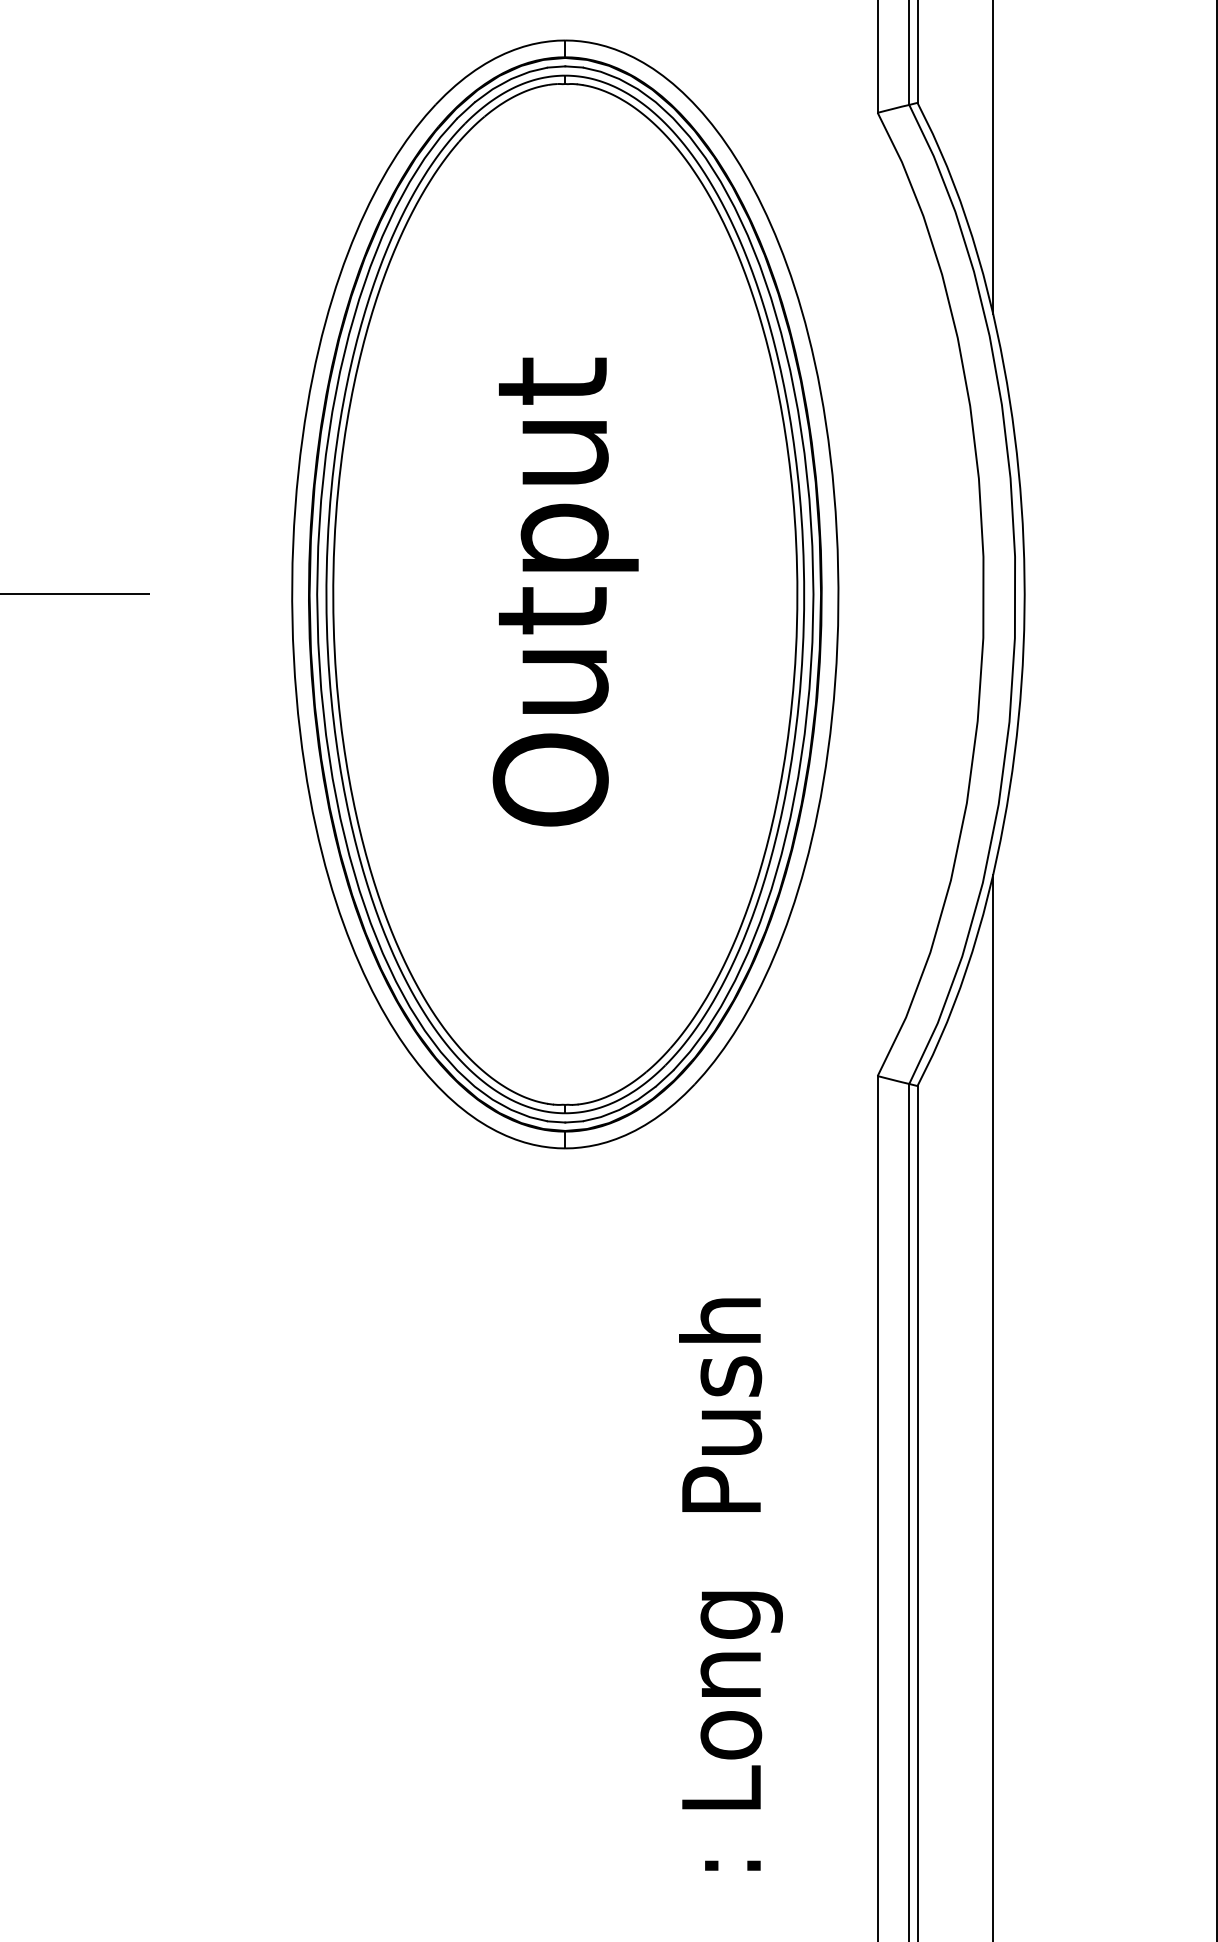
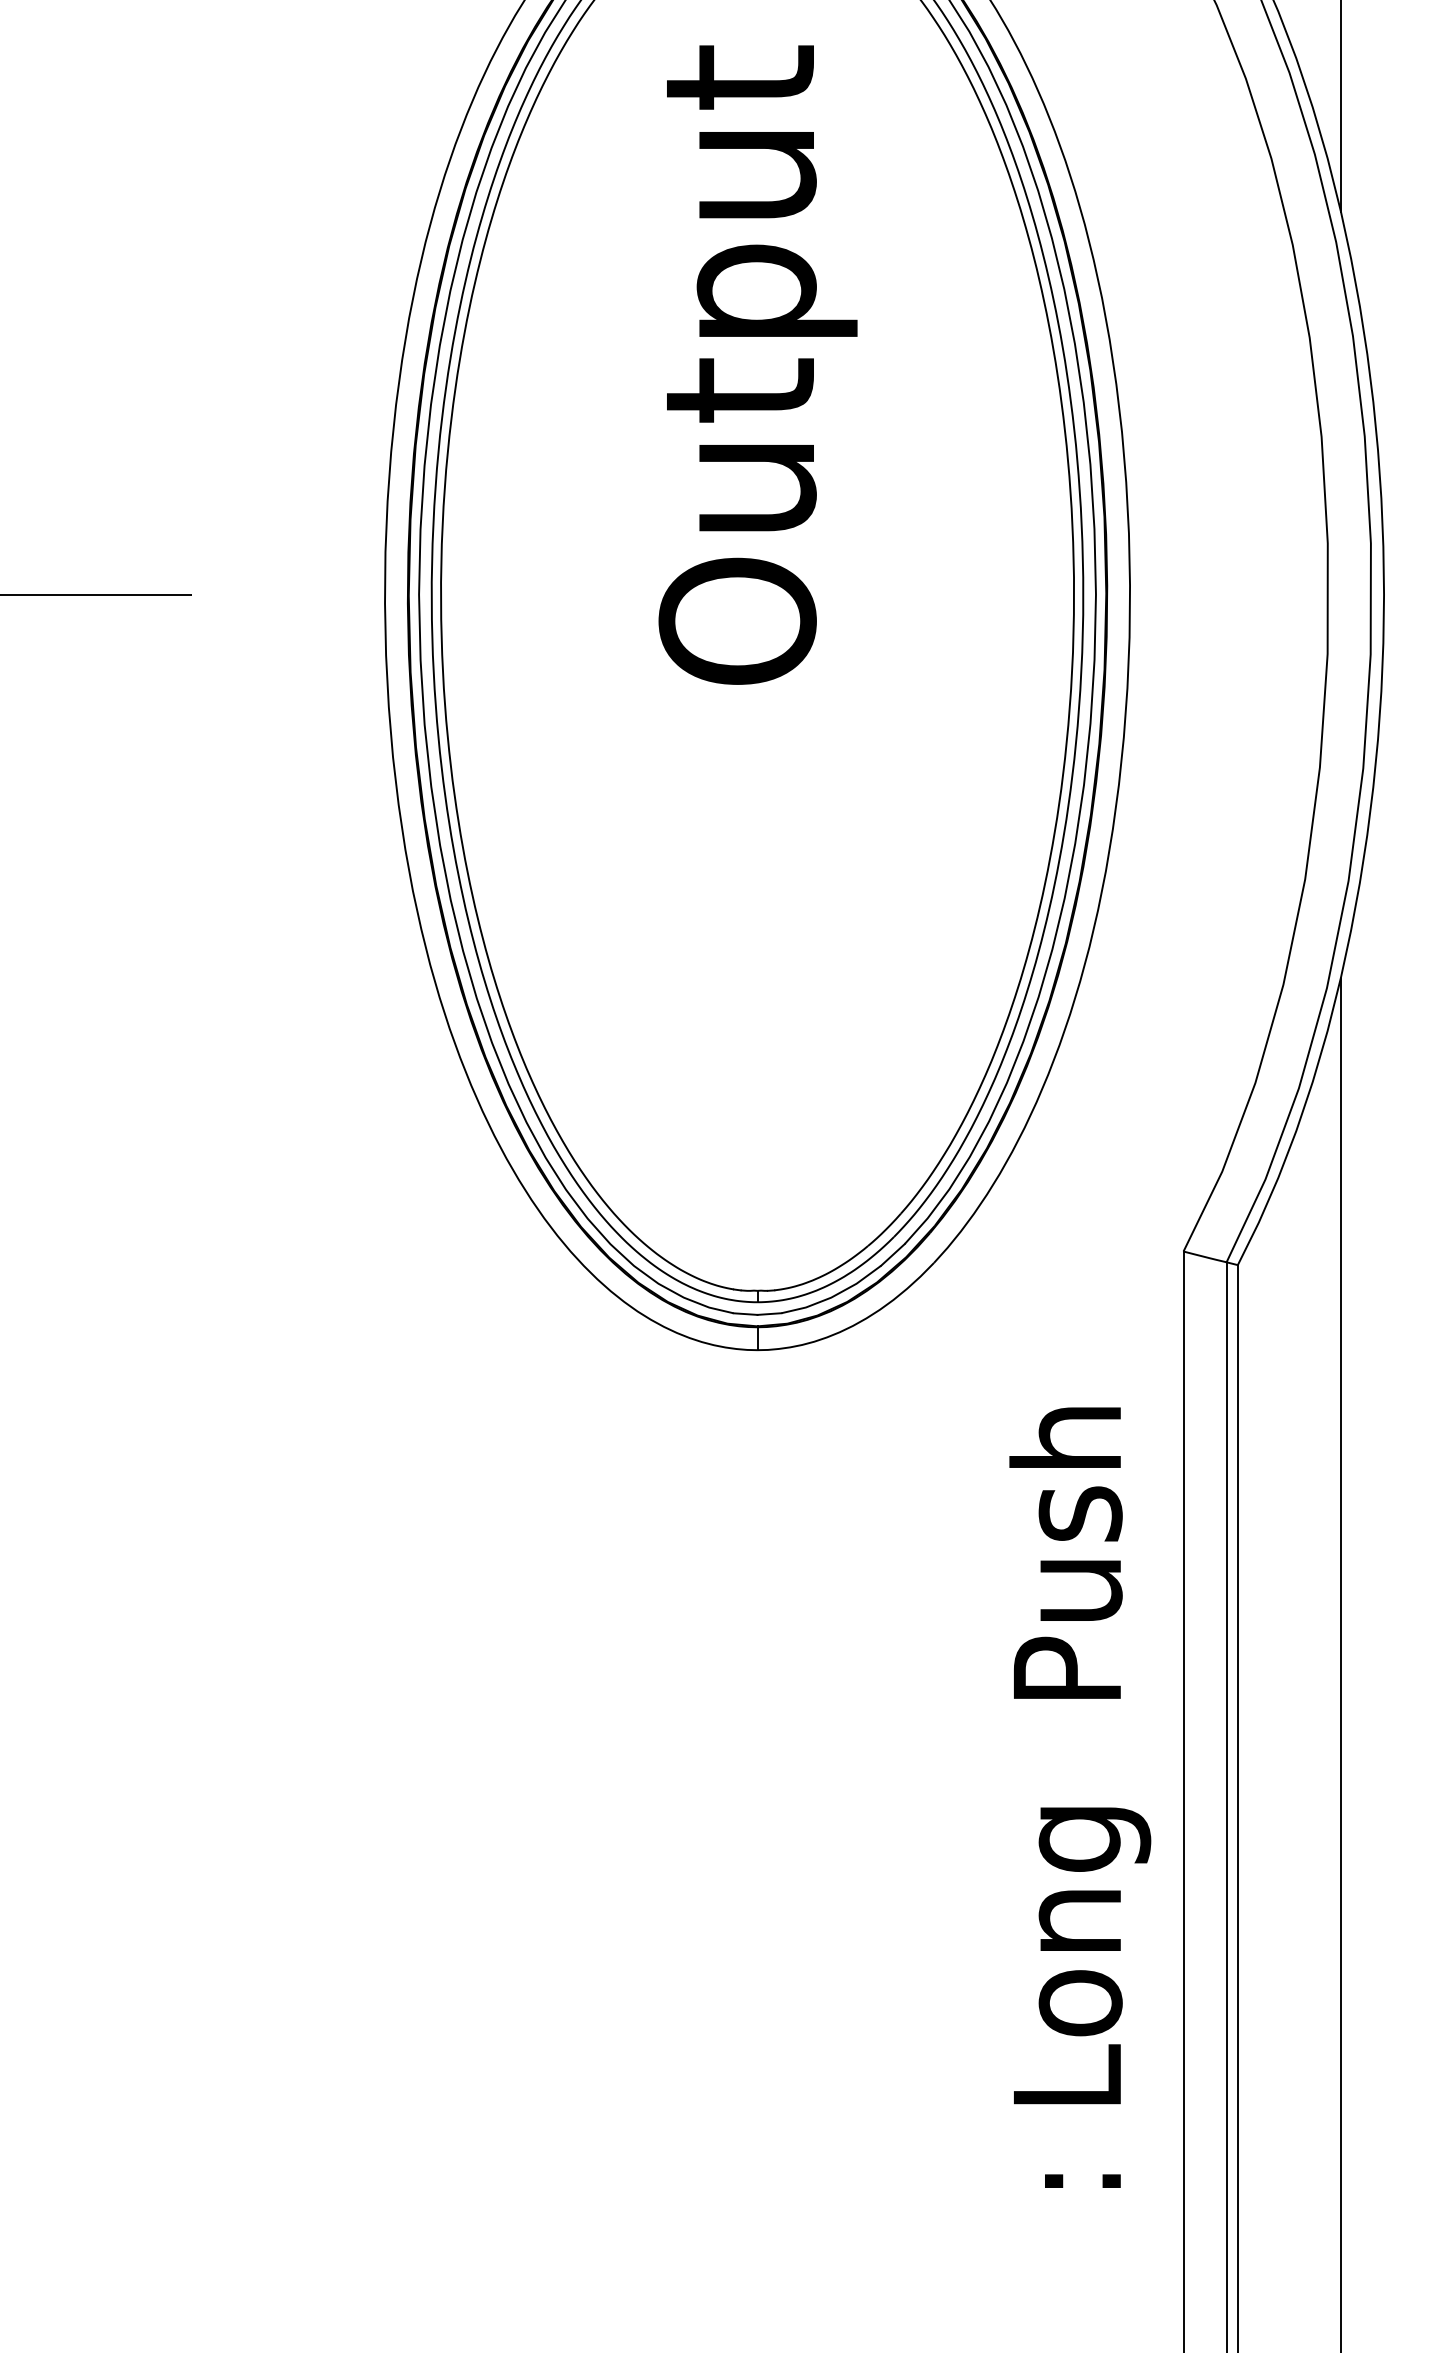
text: (565, 591) -> (757, 364), moved
text: (730, 1584) -> (1079, 1797), moved

